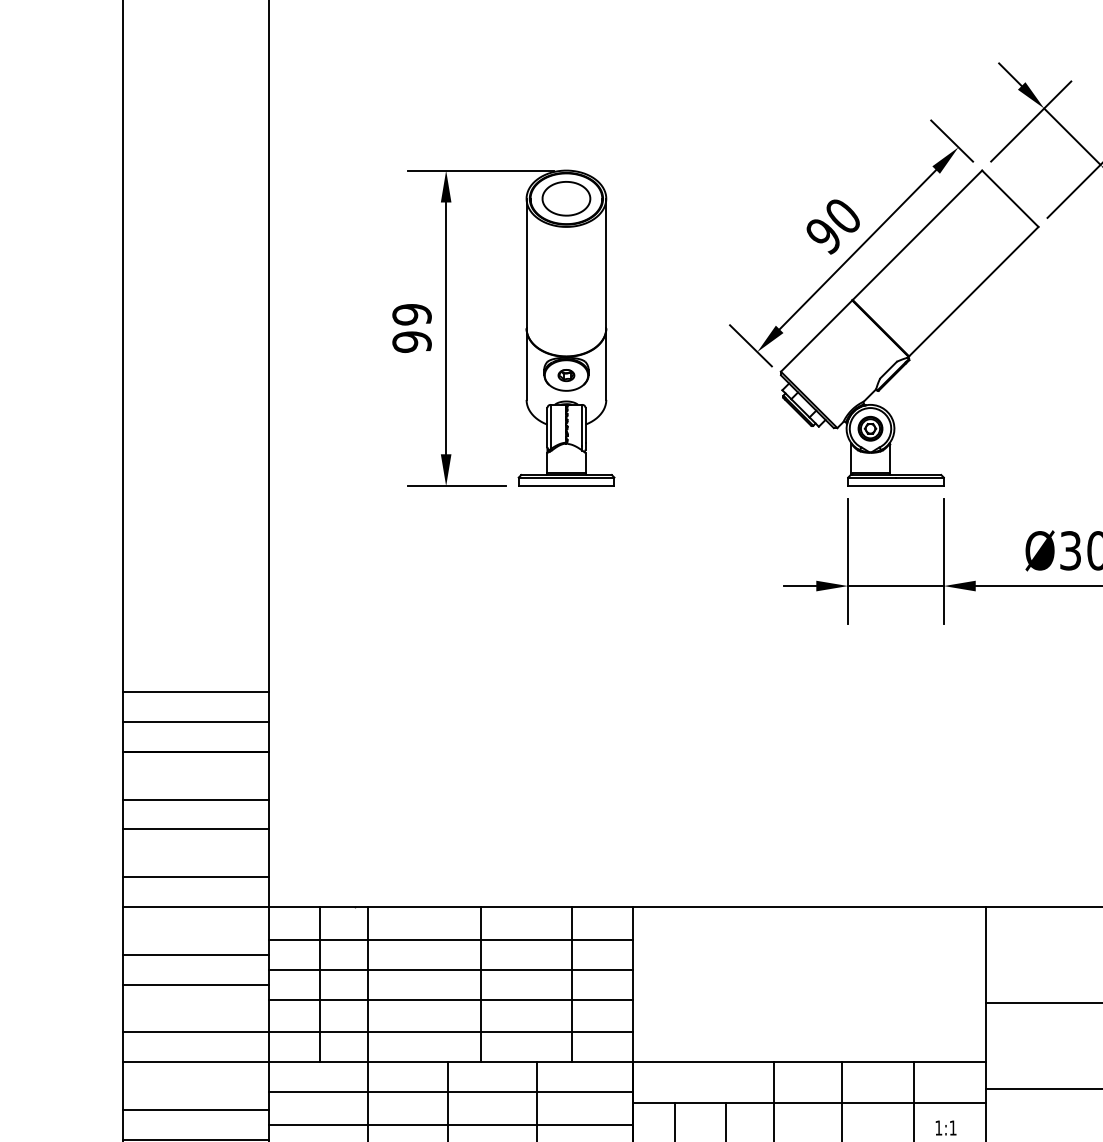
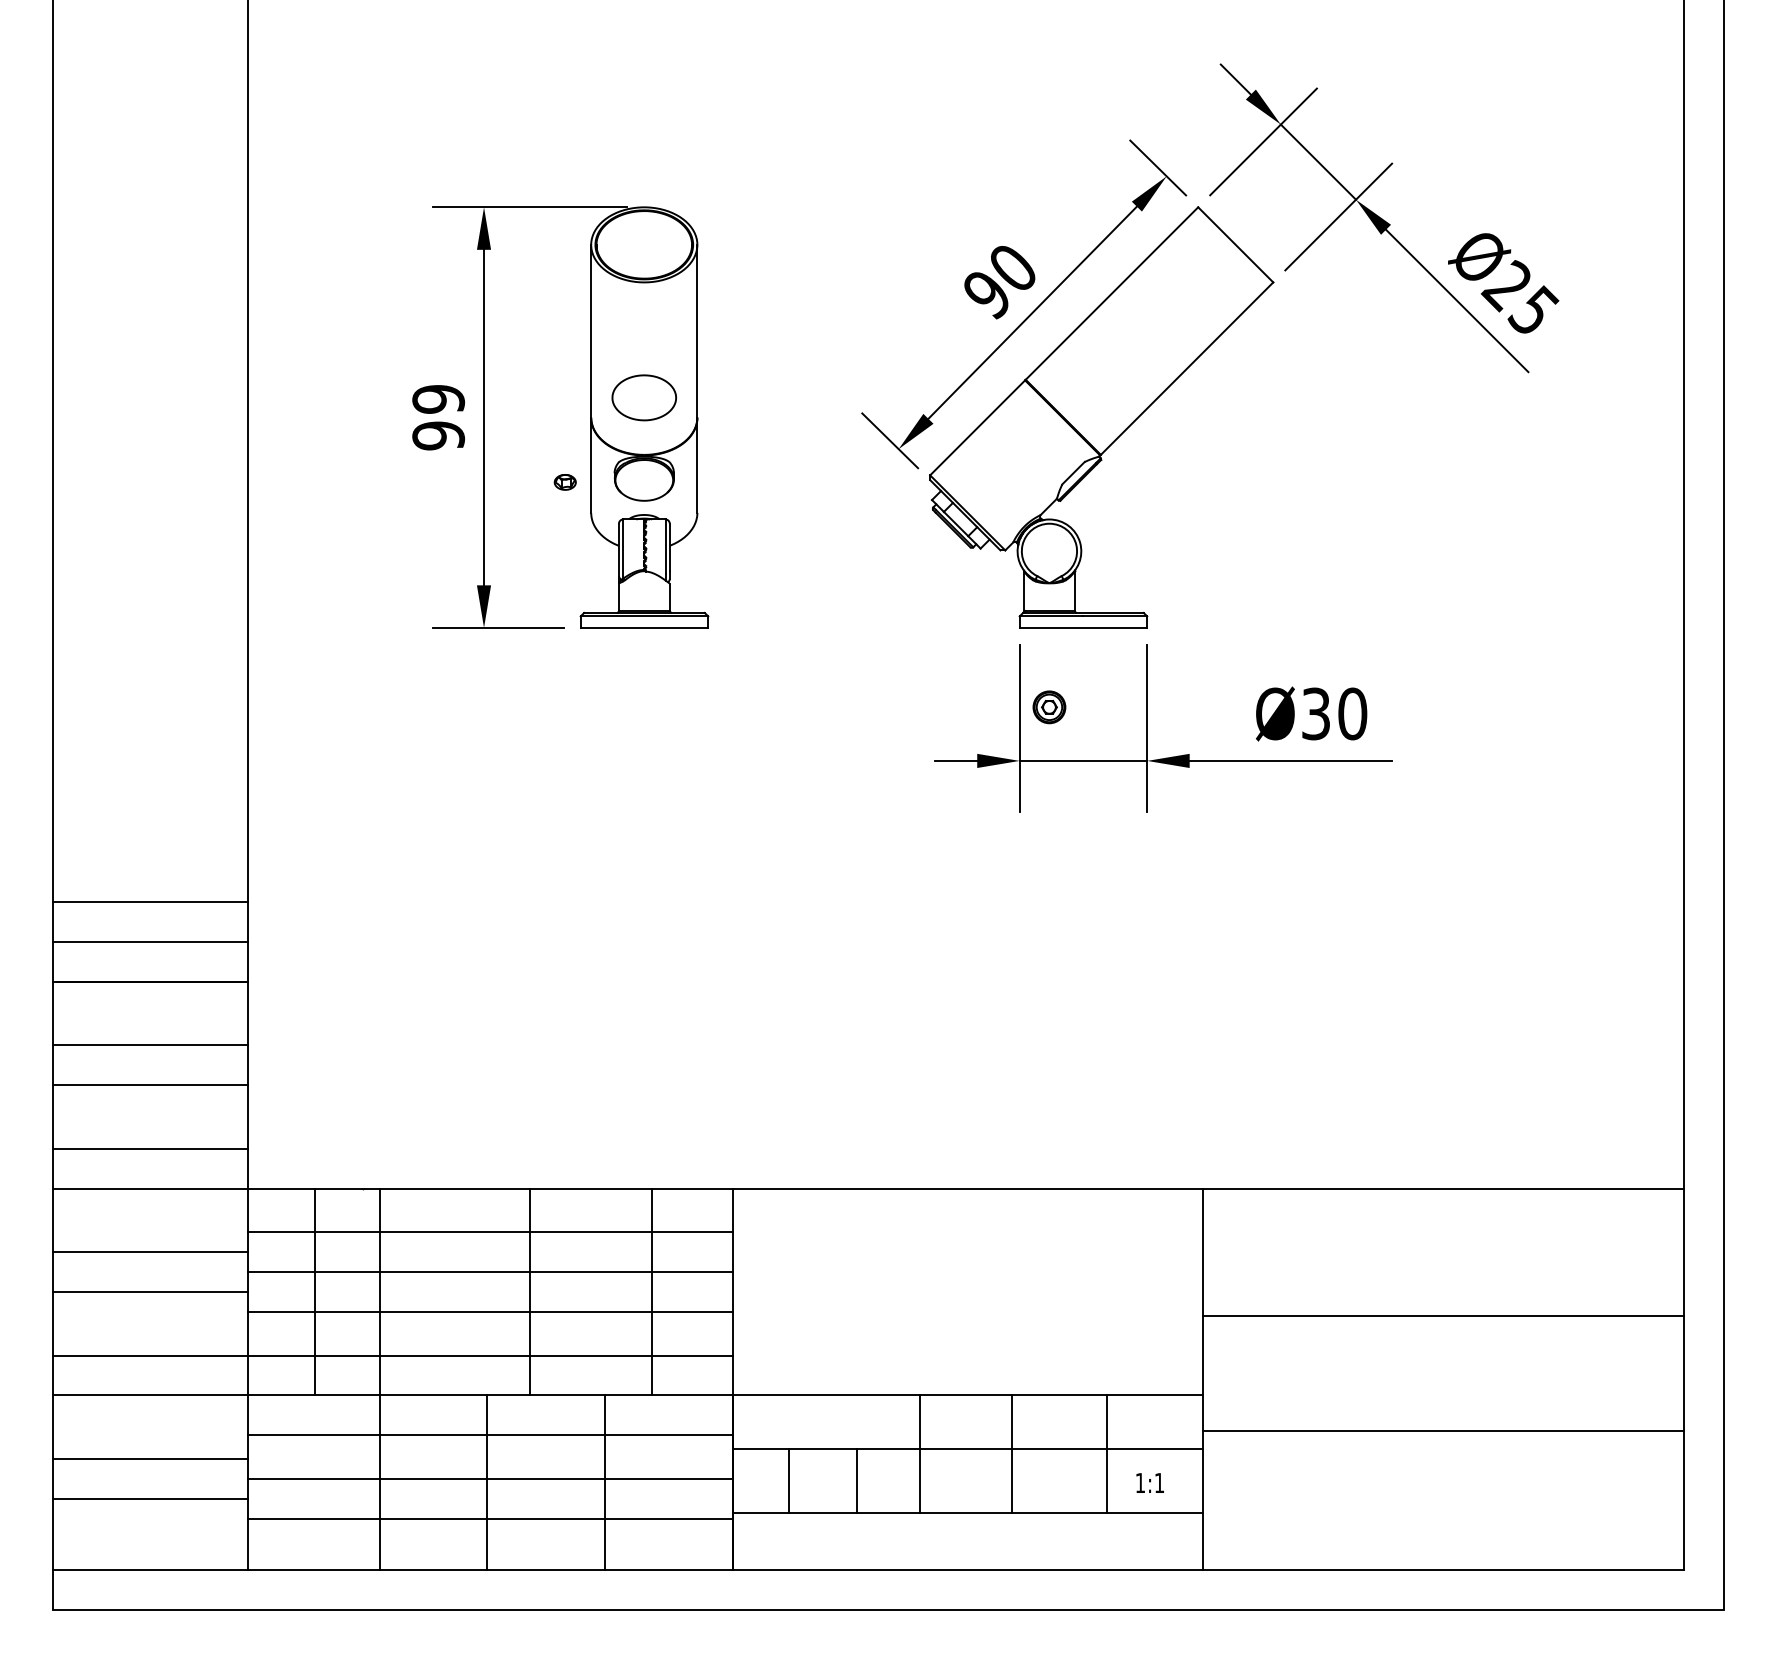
part: (565, 198) -> (643, 397), moved
part: (565, 375) -> (564, 482), moved
part: (870, 428) -> (1049, 707), moved

